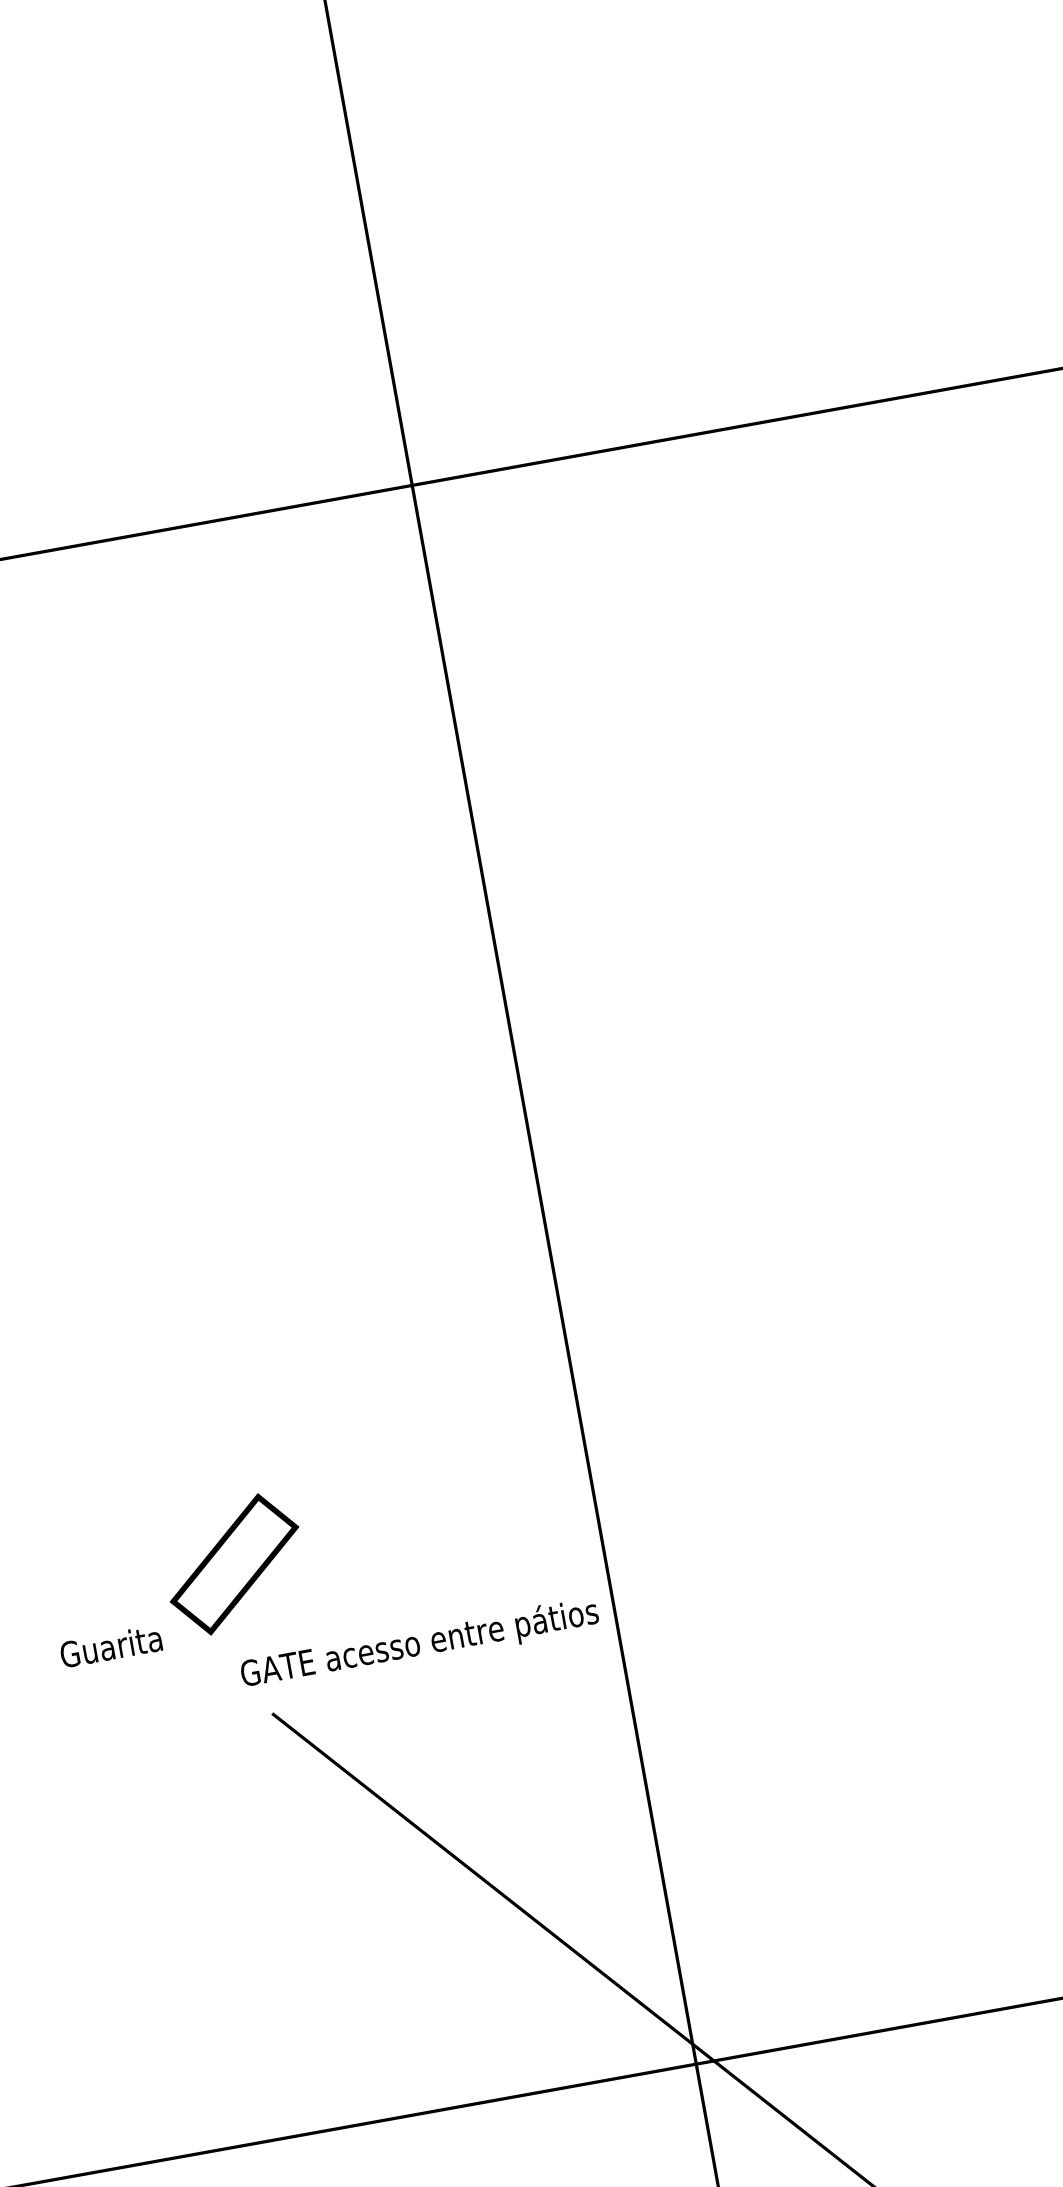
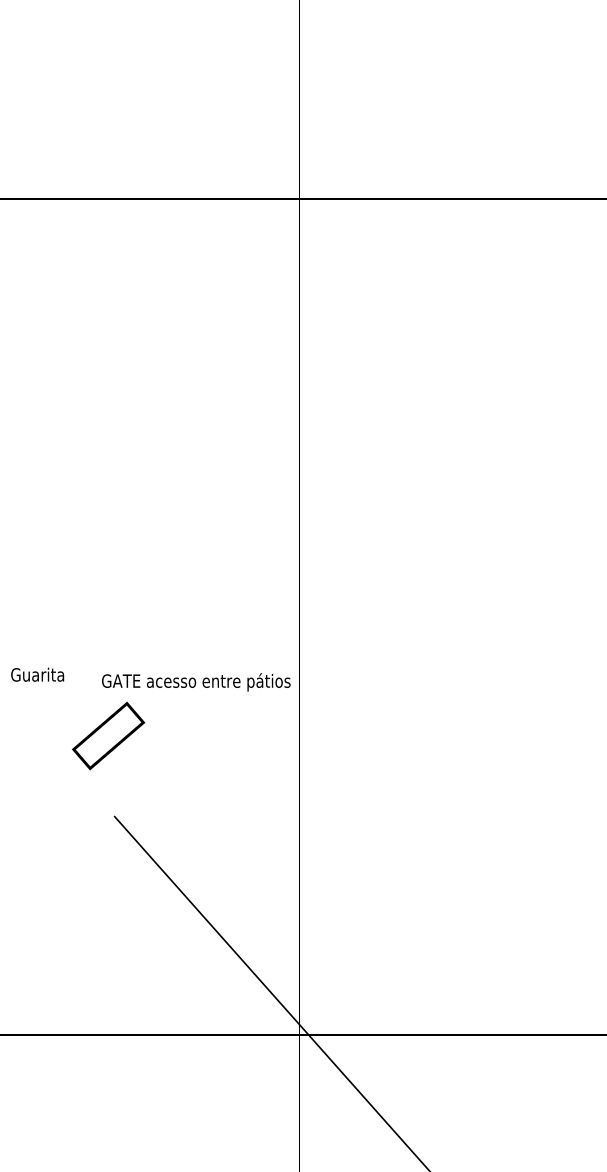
text: (420, 1644) -> (196, 682), moved
text: (110, 1646) -> (37, 674), moved

